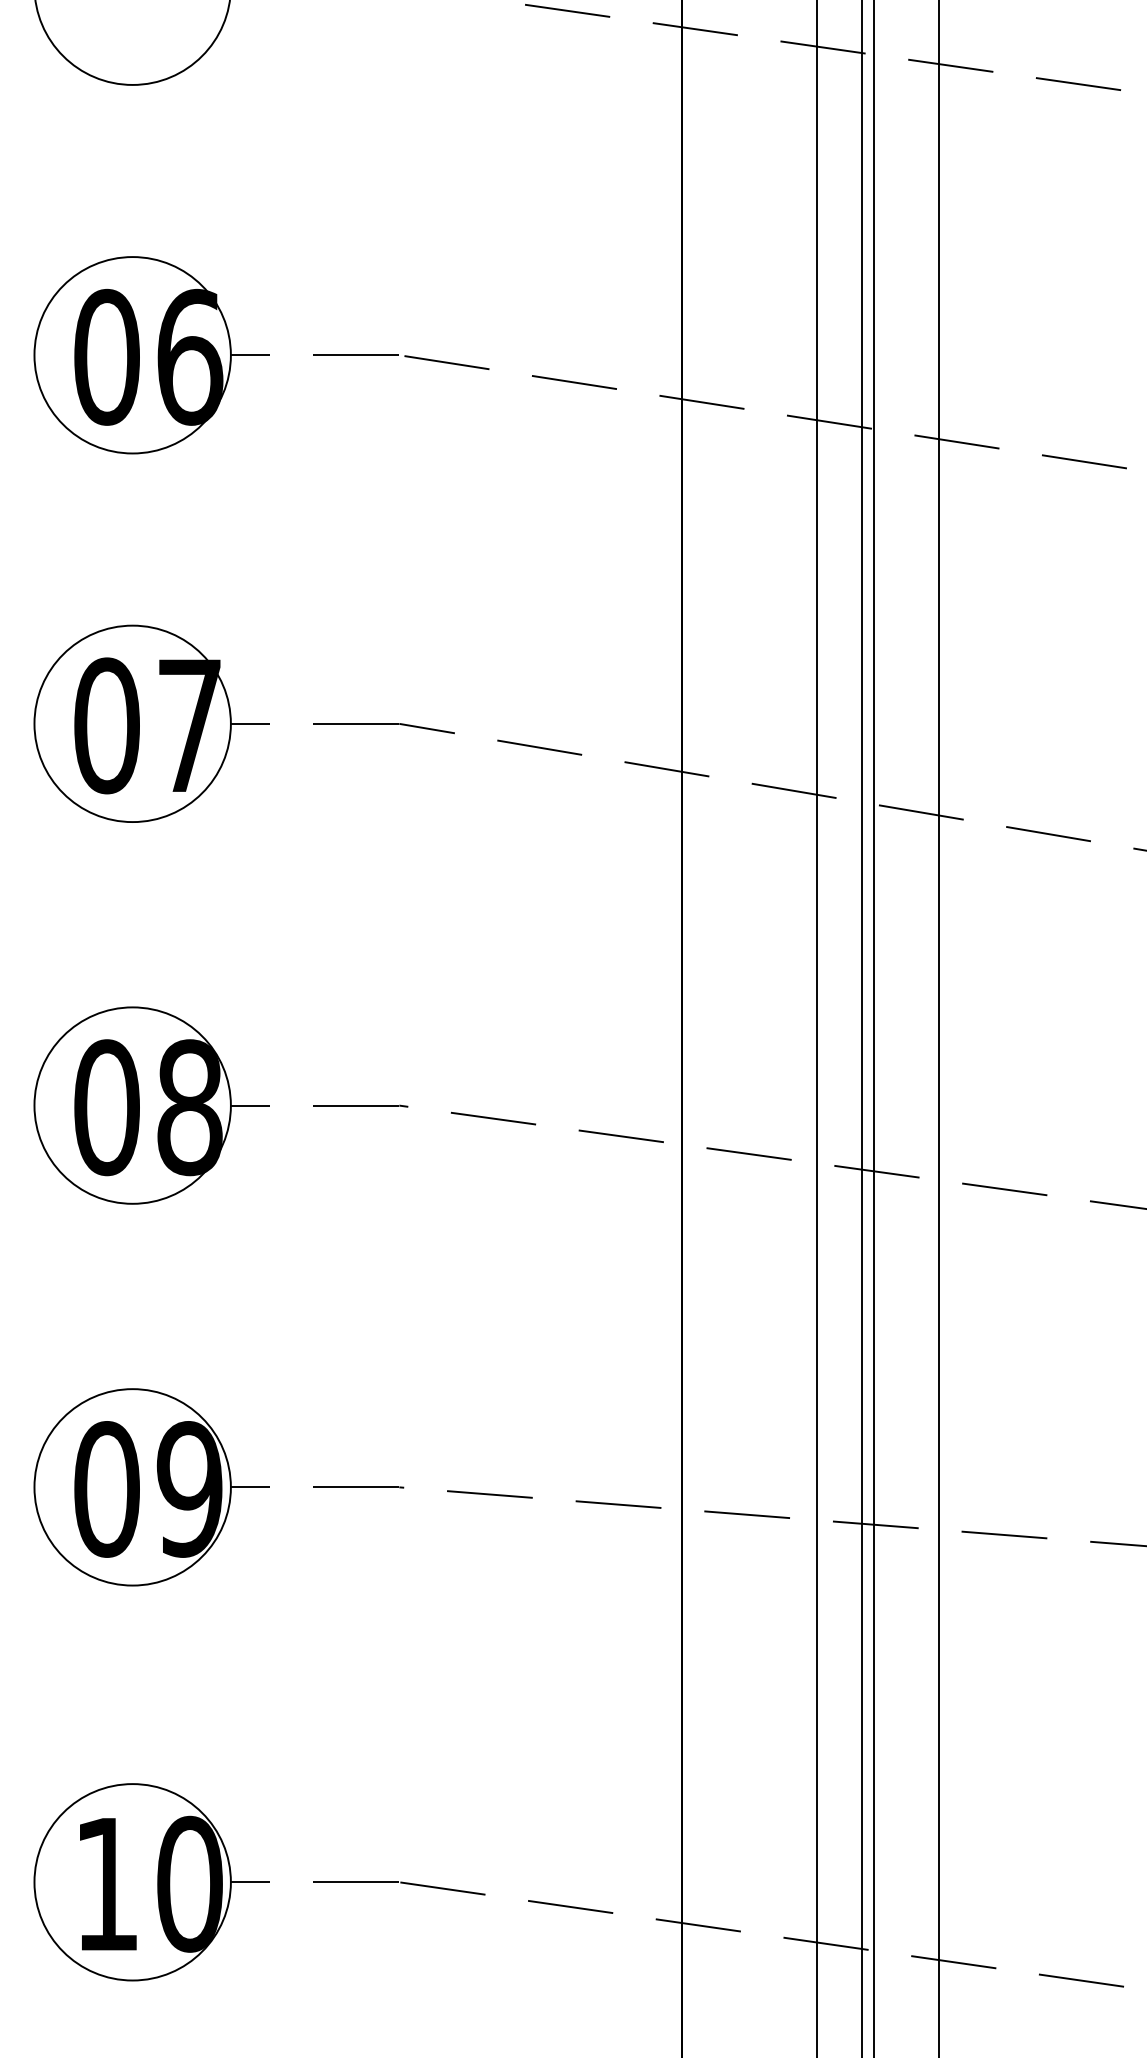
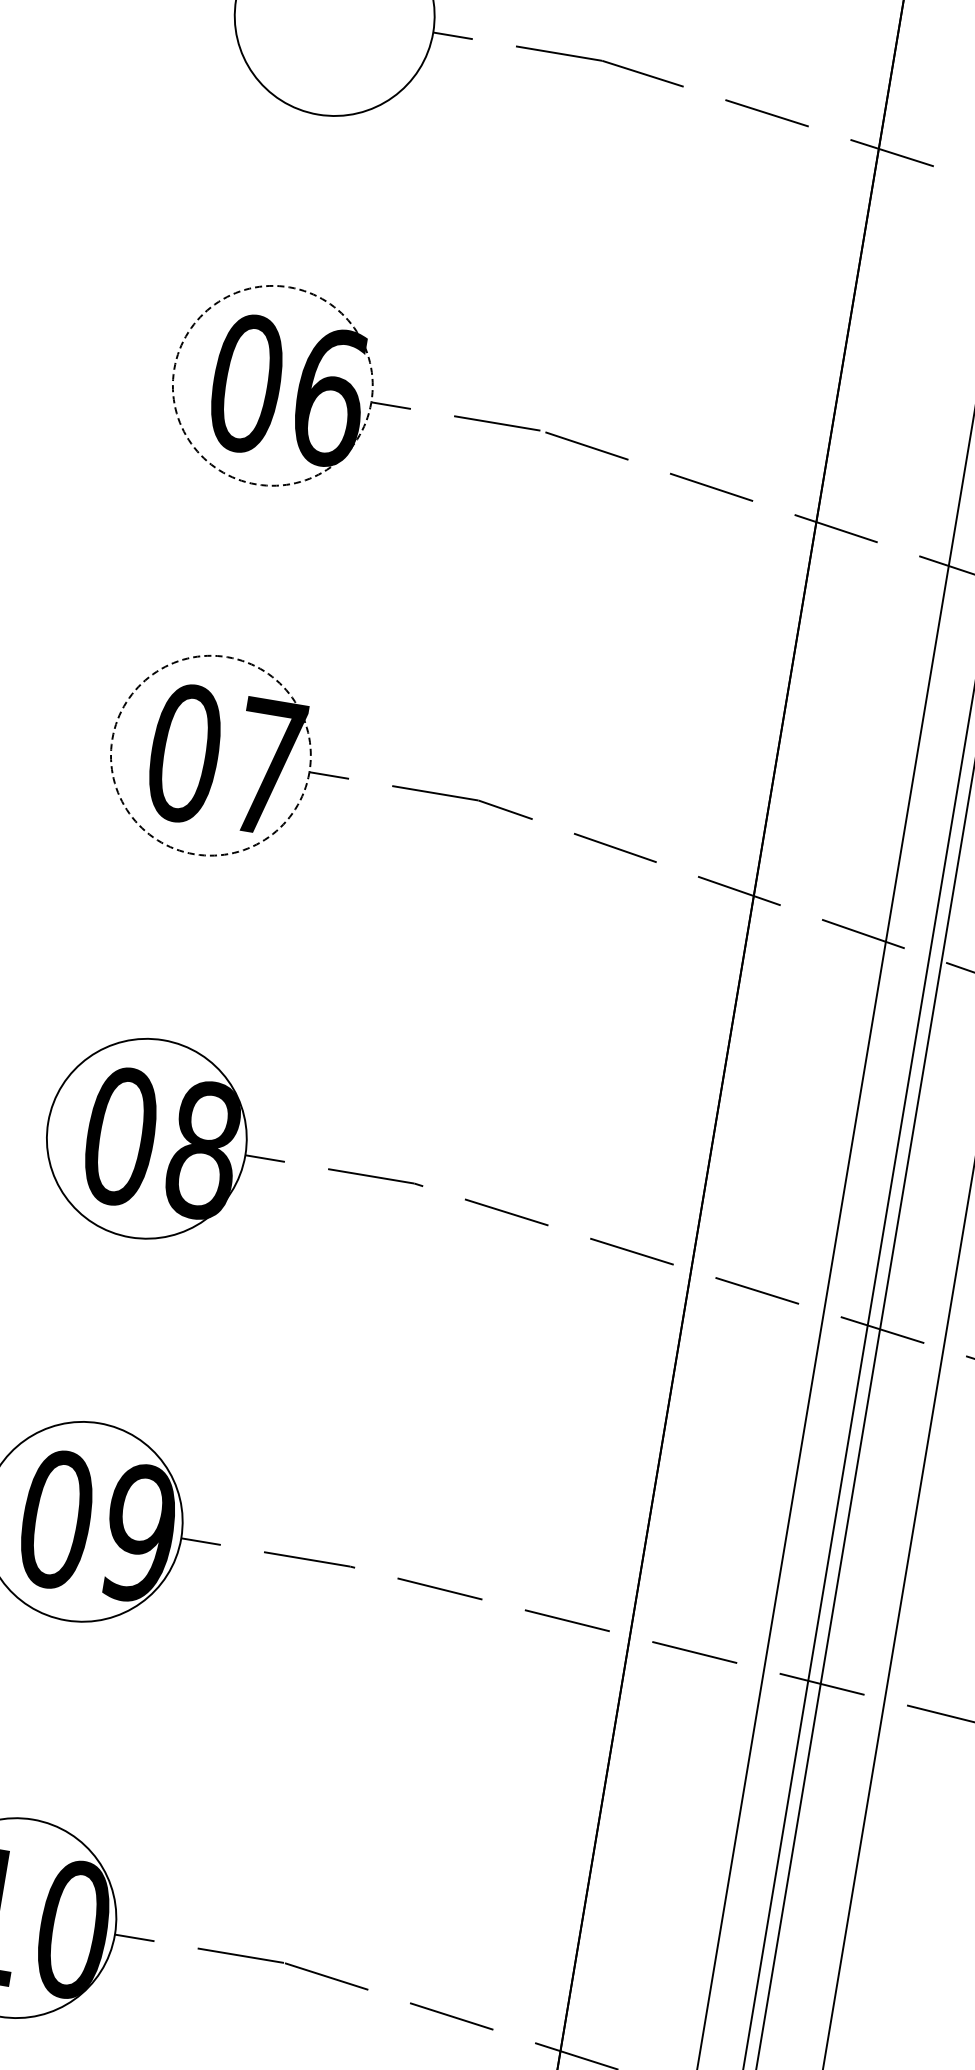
circle: (132, 355) -> (272, 386), solid -> dashed
circle: (132, 723) -> (210, 755), solid -> dashed

